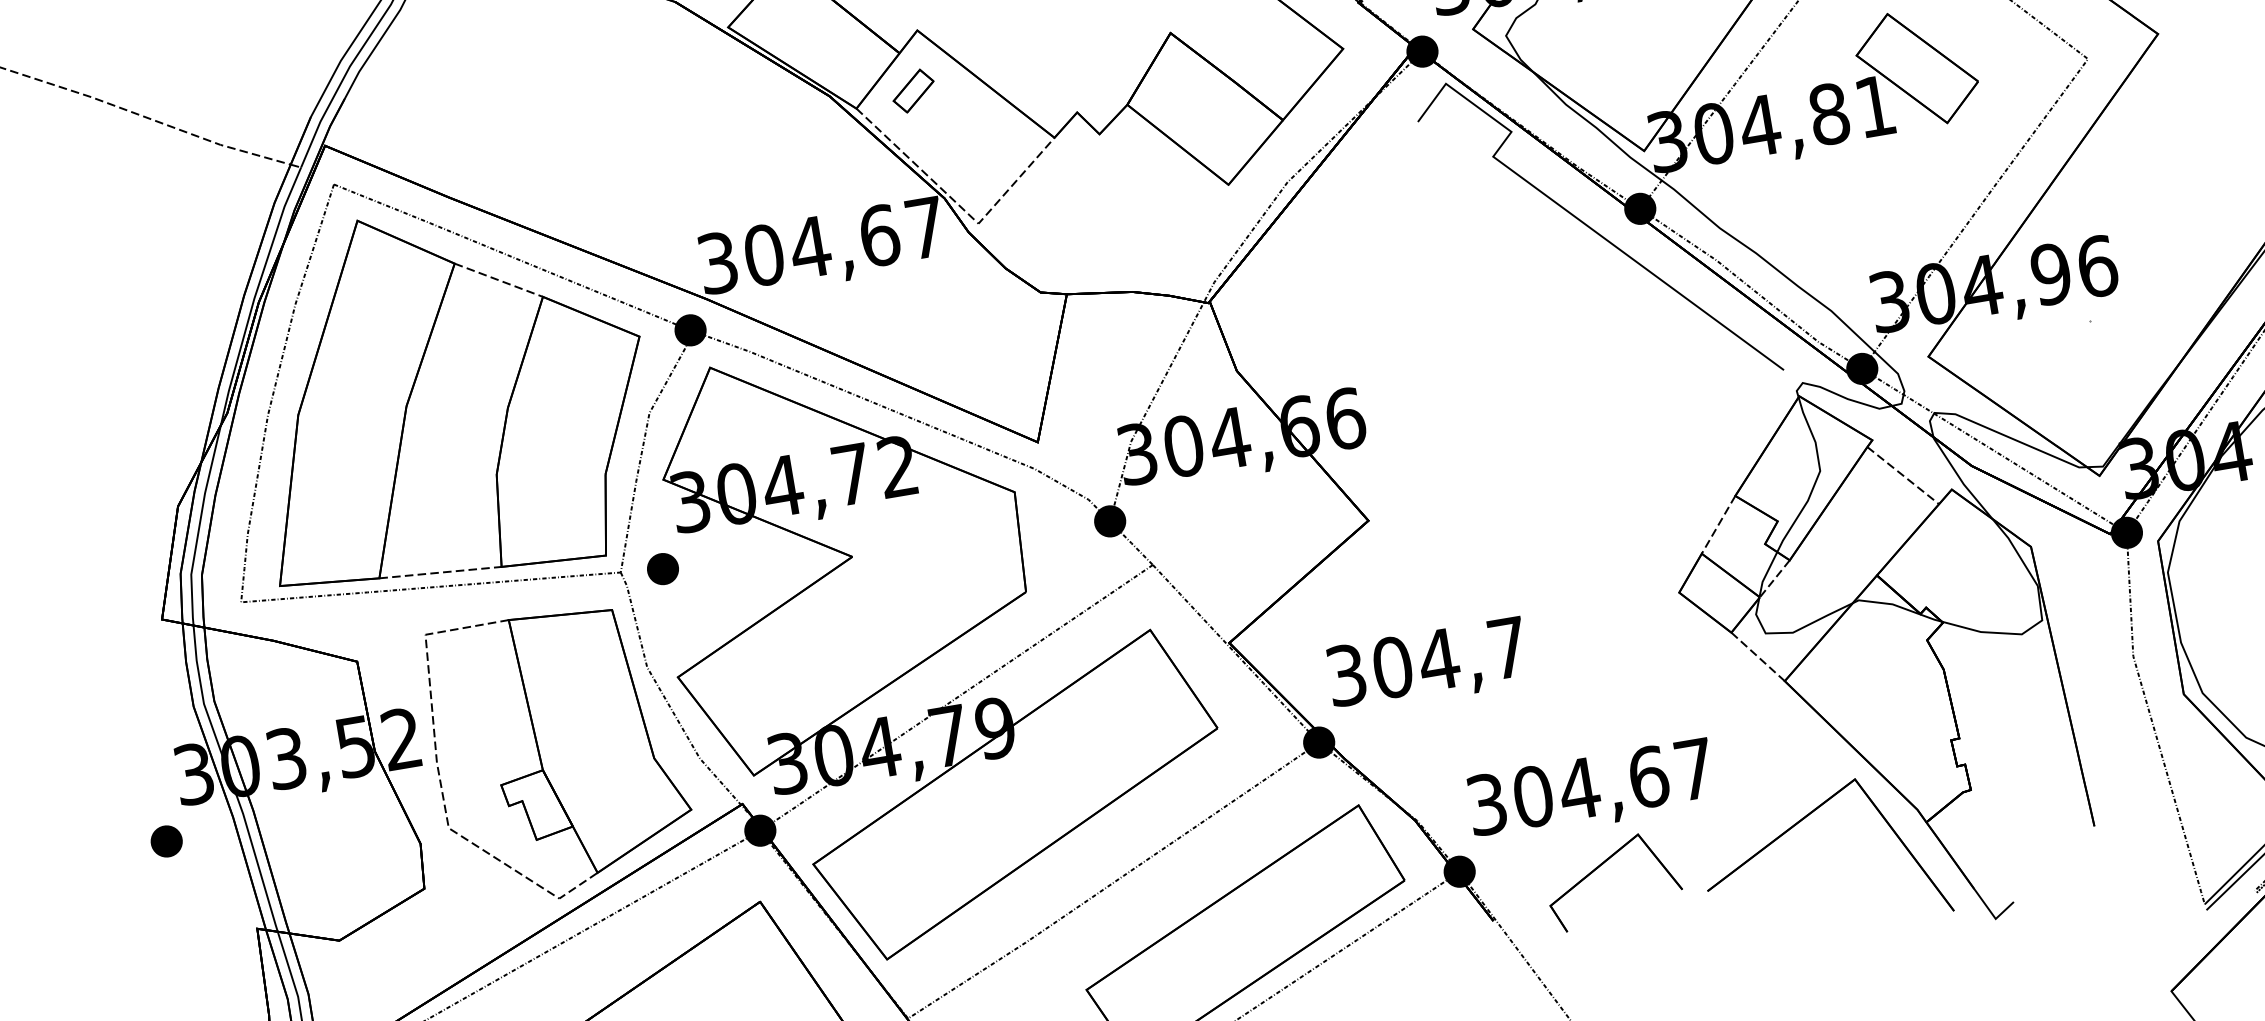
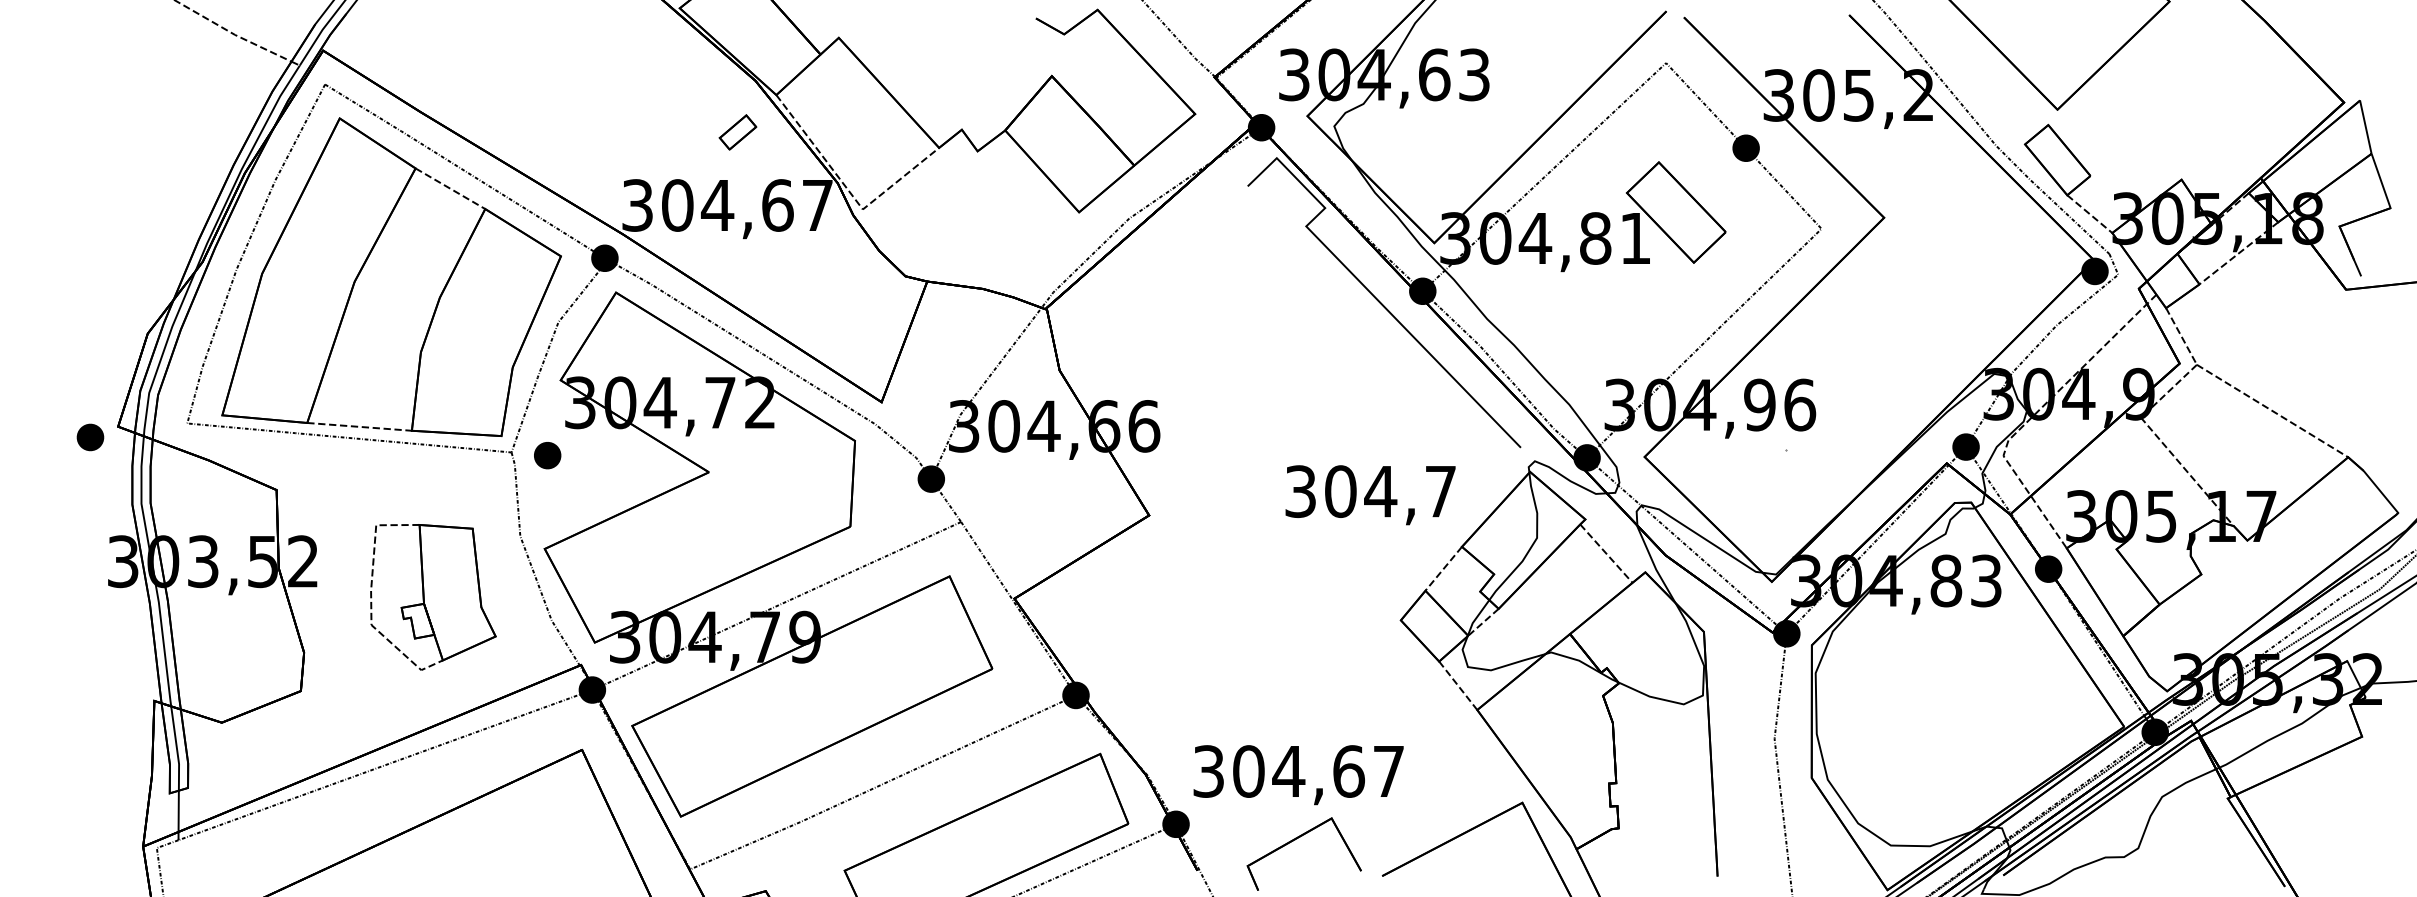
part: (913, 91) -> (737, 132), moved
text: (1427, 666) -> (1370, 495), moved
part: (559, 754) -> (433, 597), size x0.6
part: (166, 841) -> (90, 437), moved

